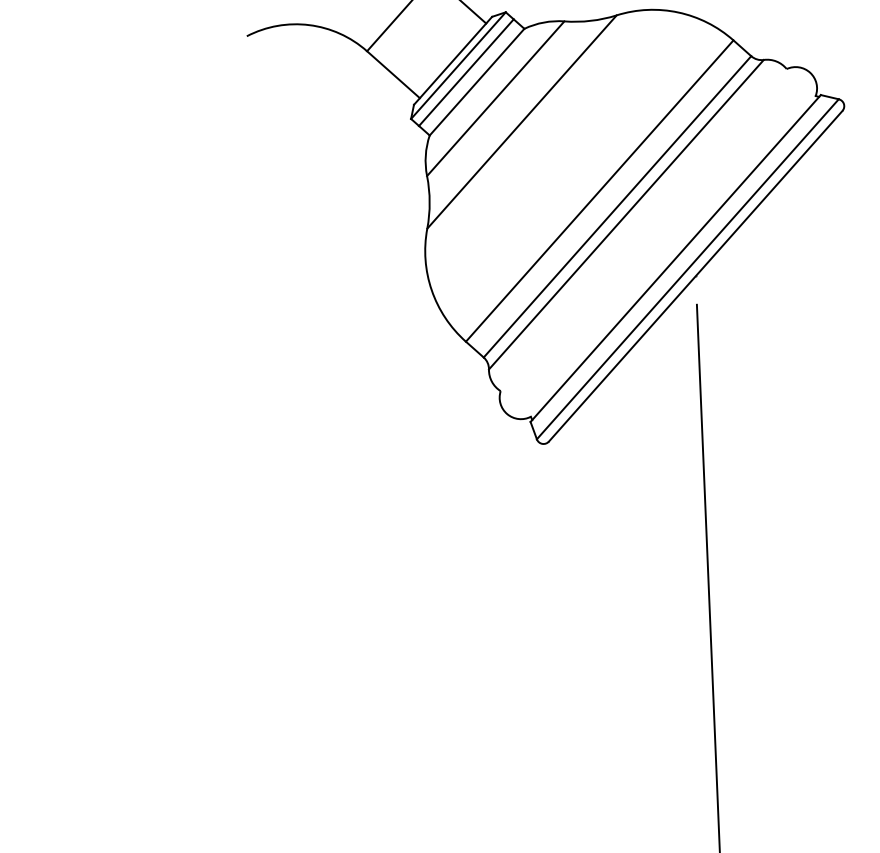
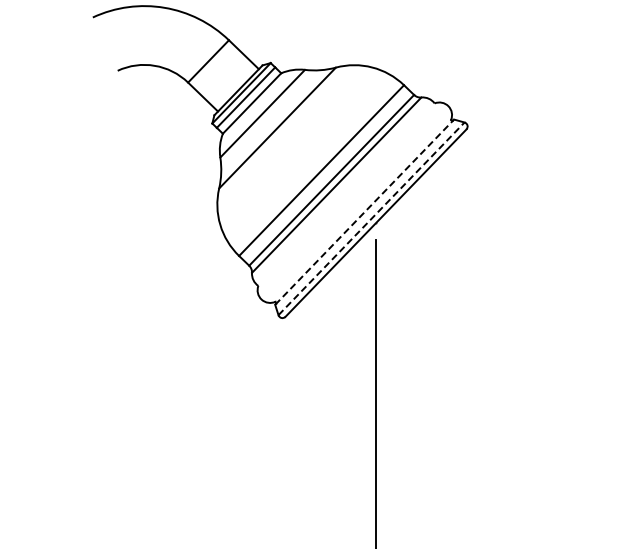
line: (675, 259) -> (364, 212), solid -> dashed
line: (687, 268) -> (371, 218), solid -> dashed

